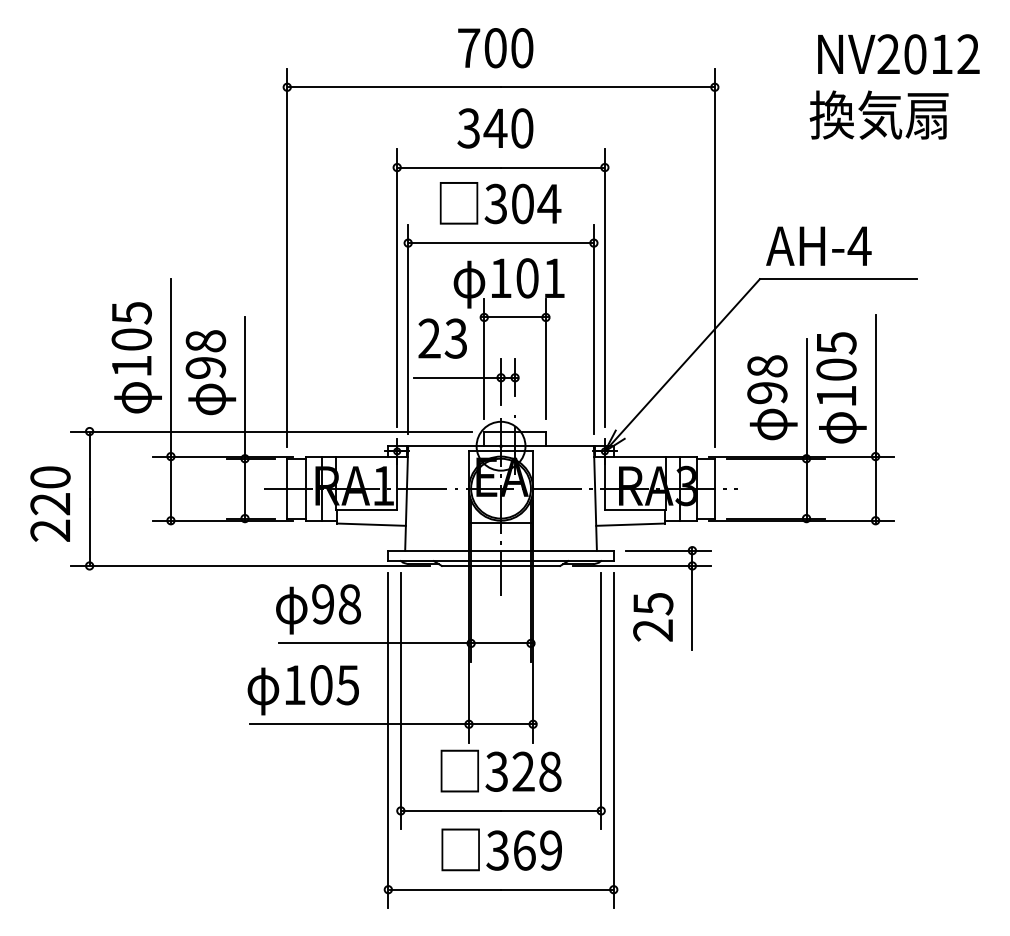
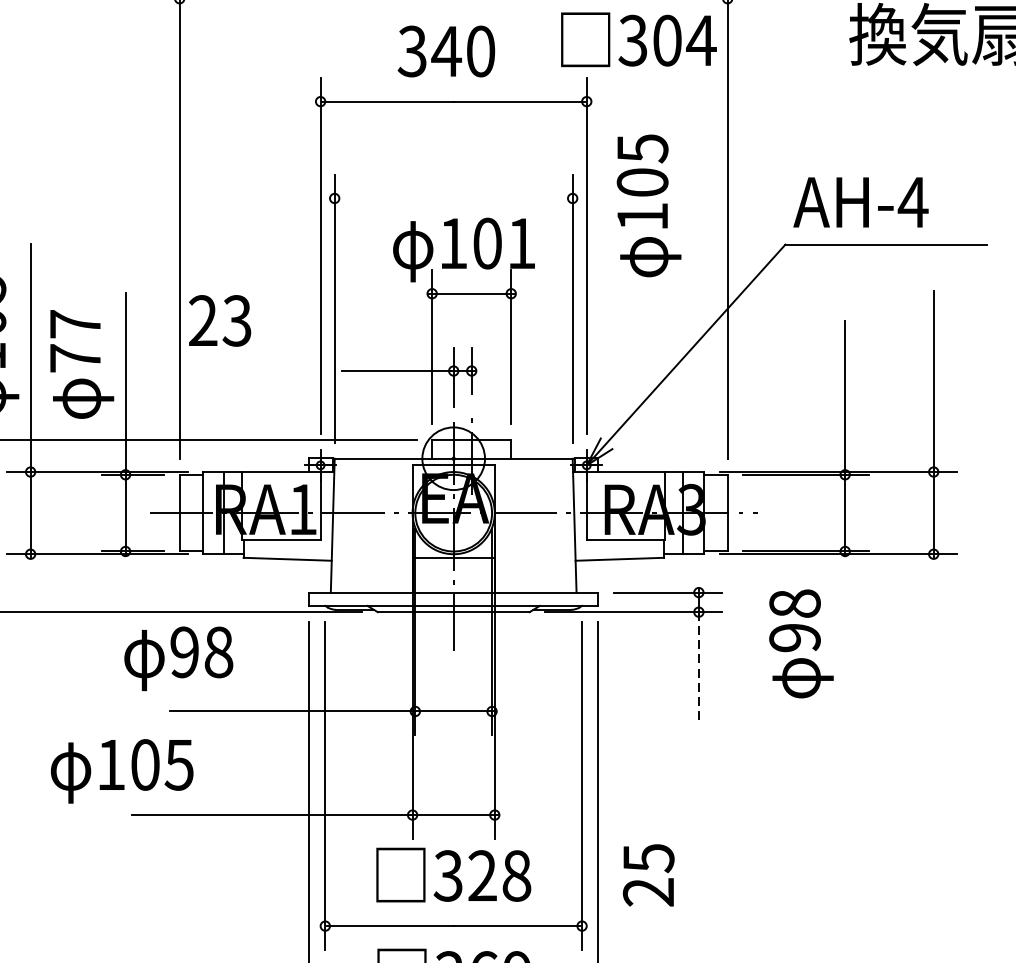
text: (500, 203) -> (638, 40), moved
line: (500, 243) -> (452, 198), removed
text: (442, 338) -> (219, 320), moved
text: (205, 354) -> (74, 341), 98 -> 77
text: (841, 387) -> (649, 205), moved
text: (772, 397) -> (801, 643), moved
line: (692, 608) -> (699, 666), solid -> dashed
text: (318, 609) -> (178, 659), moved
text: (653, 617) -> (649, 875), moved
text: (302, 690) -> (121, 771), moved

